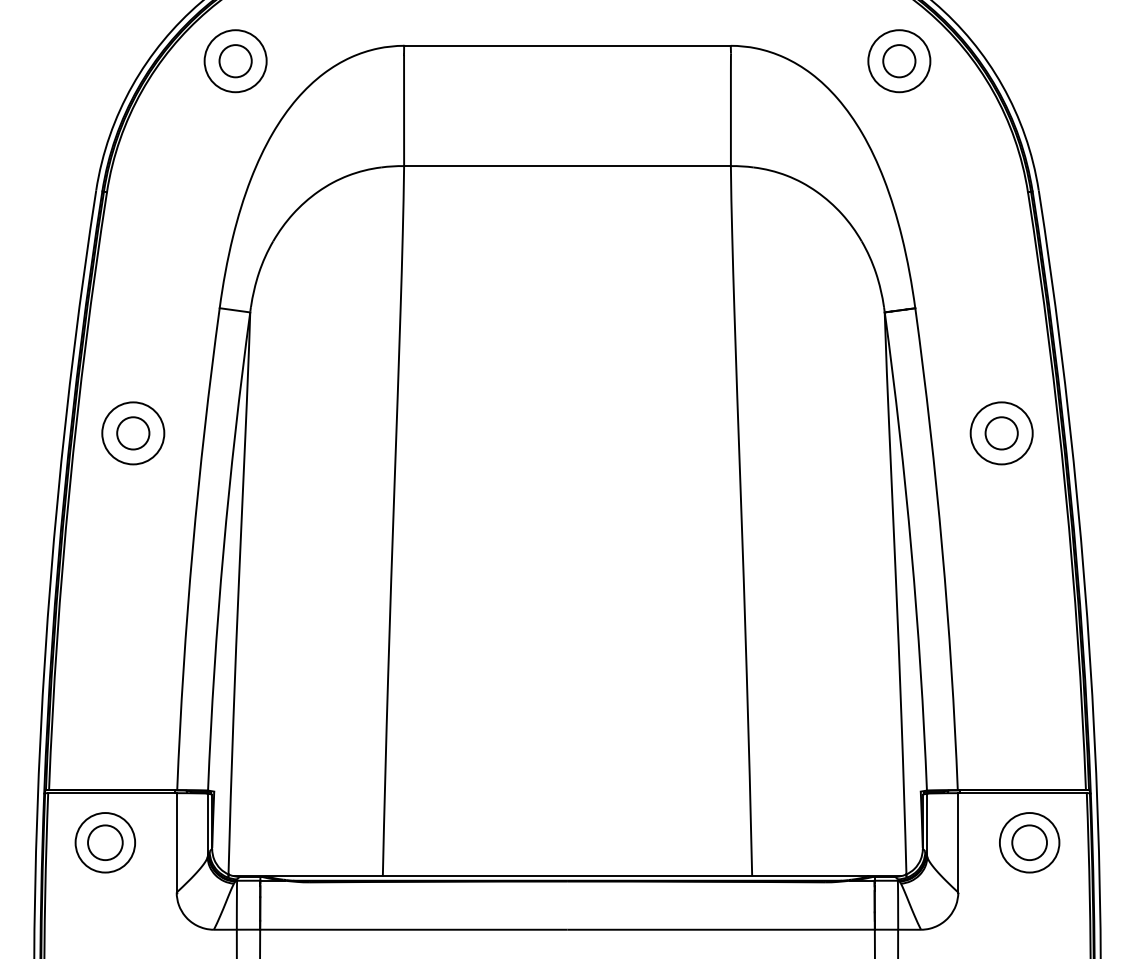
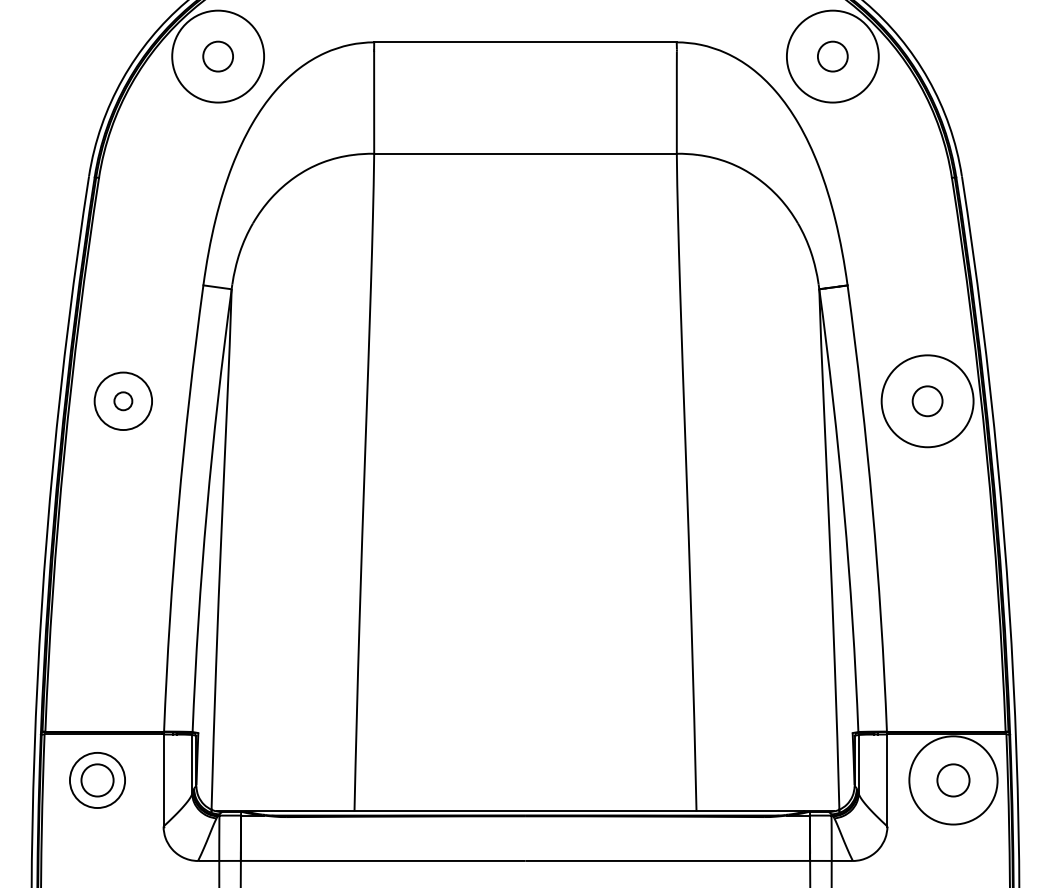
circle: (235, 61) -> (218, 56), size x1.6
circle: (899, 61) -> (832, 56), size x1.6
circle: (133, 433) -> (123, 401), size x0.6
circle: (1001, 433) -> (927, 401), size x1.6
circle: (1029, 842) -> (953, 780), size x1.6

